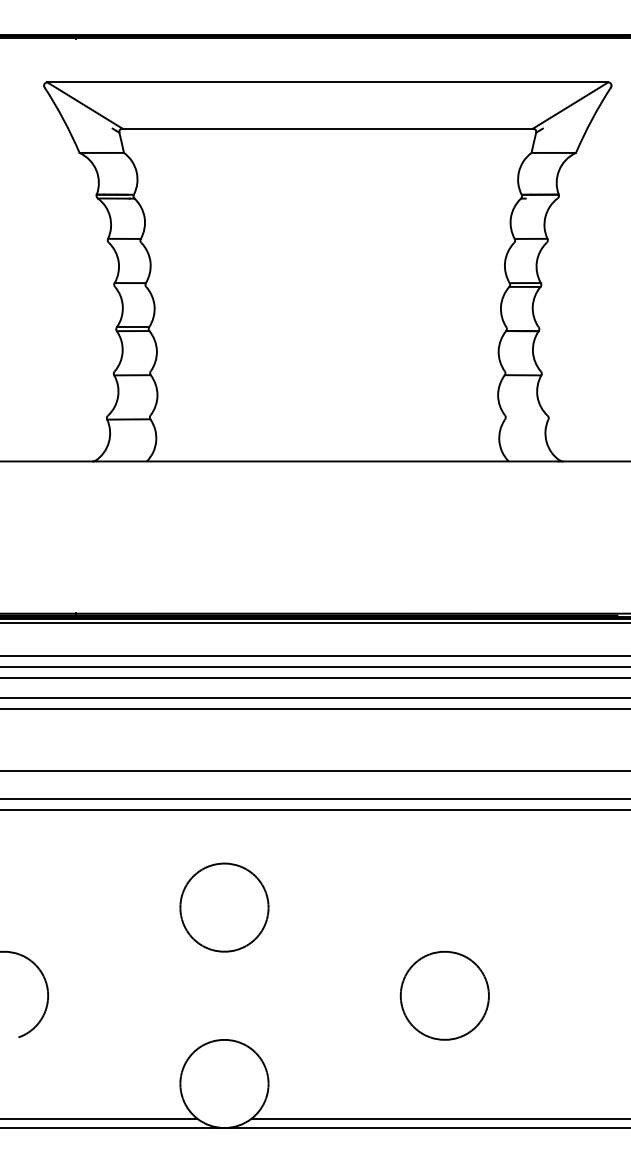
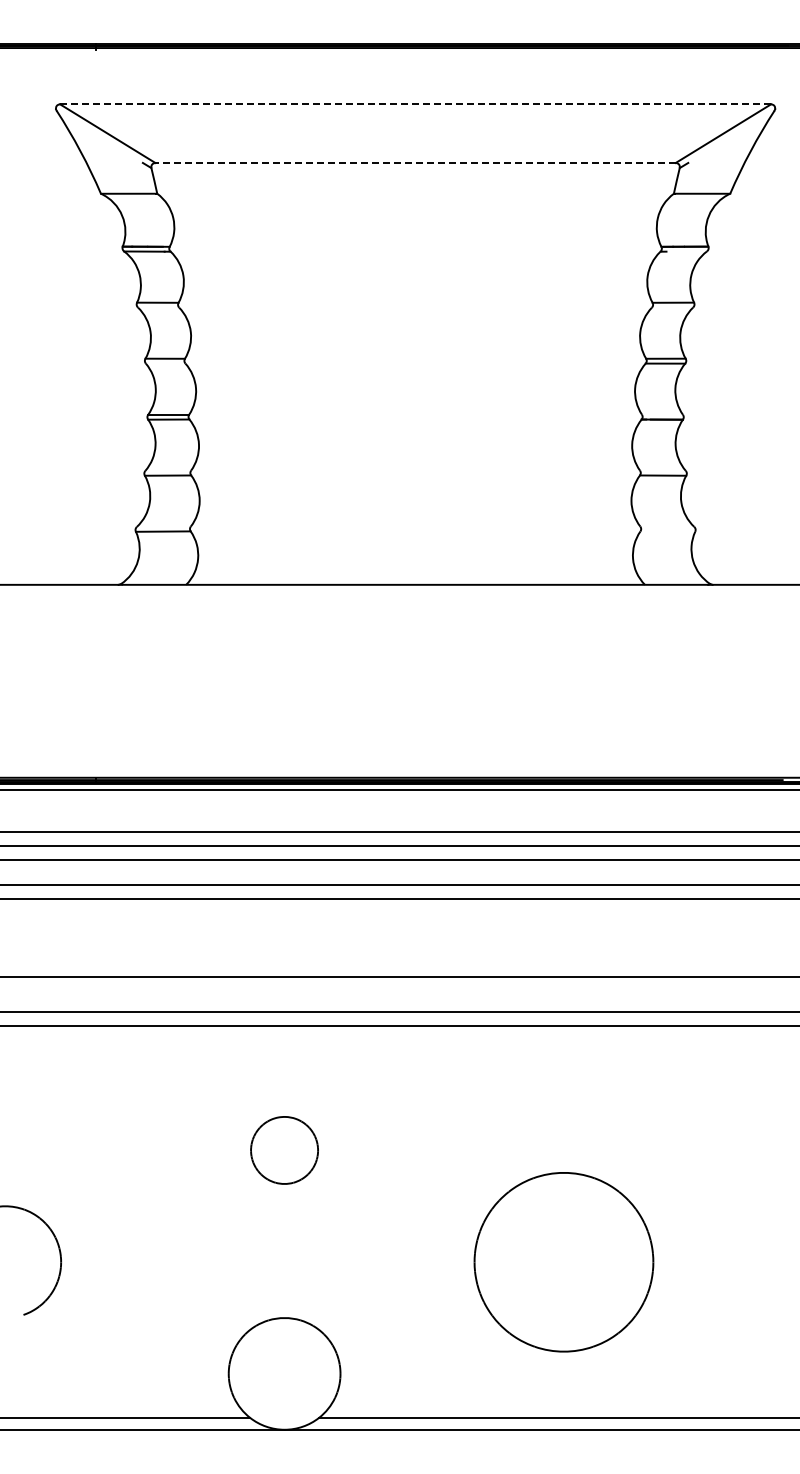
line: (328, 82) -> (416, 104), solid -> dashed
line: (327, 129) -> (415, 163), solid -> dashed
part: (224, 907) -> (284, 1150), size x0.6
part: (444, 995) -> (563, 1261), size x1.6

